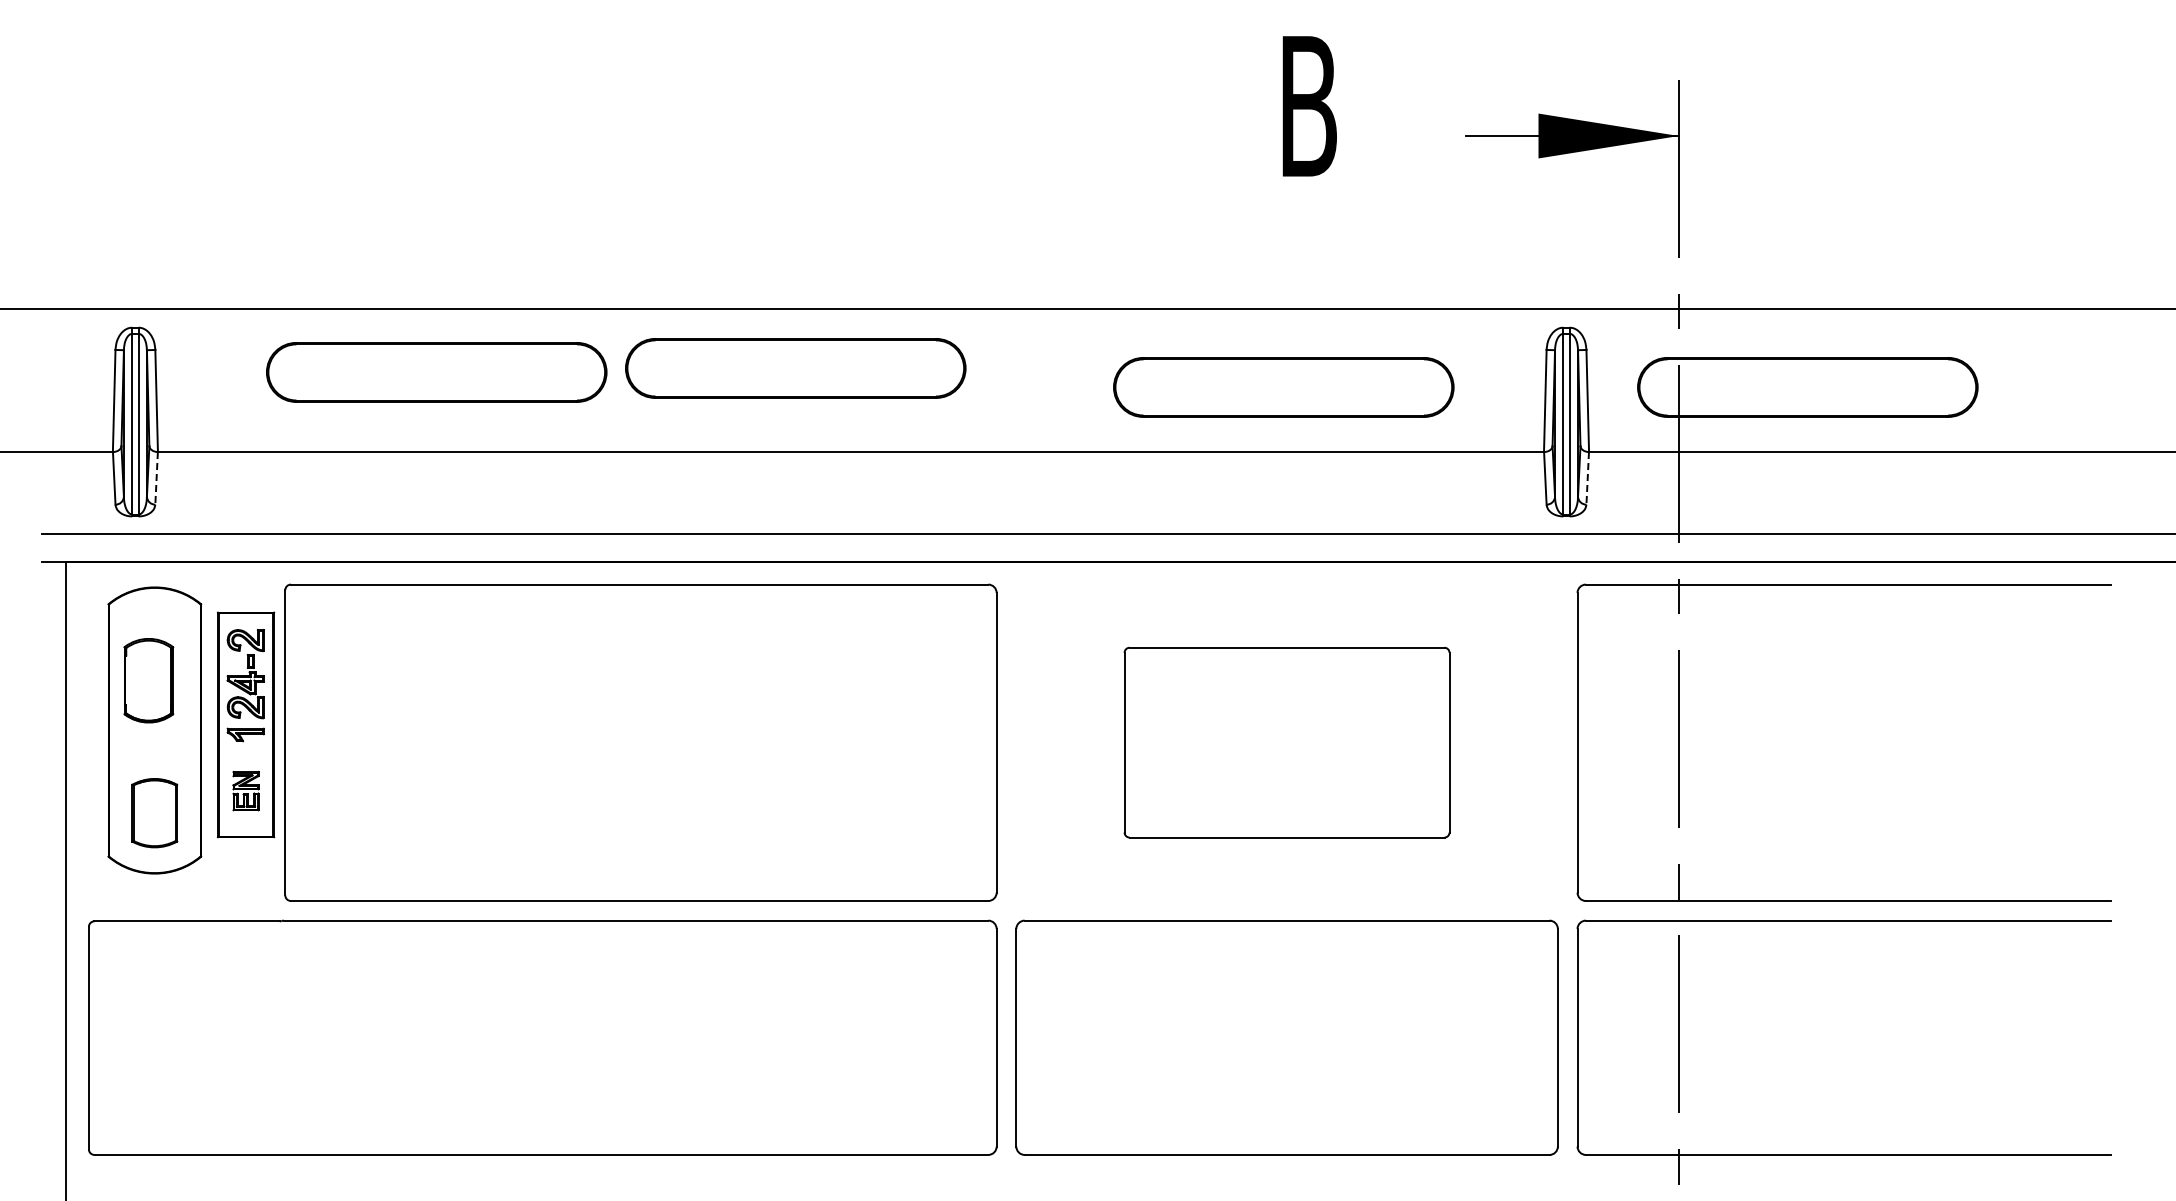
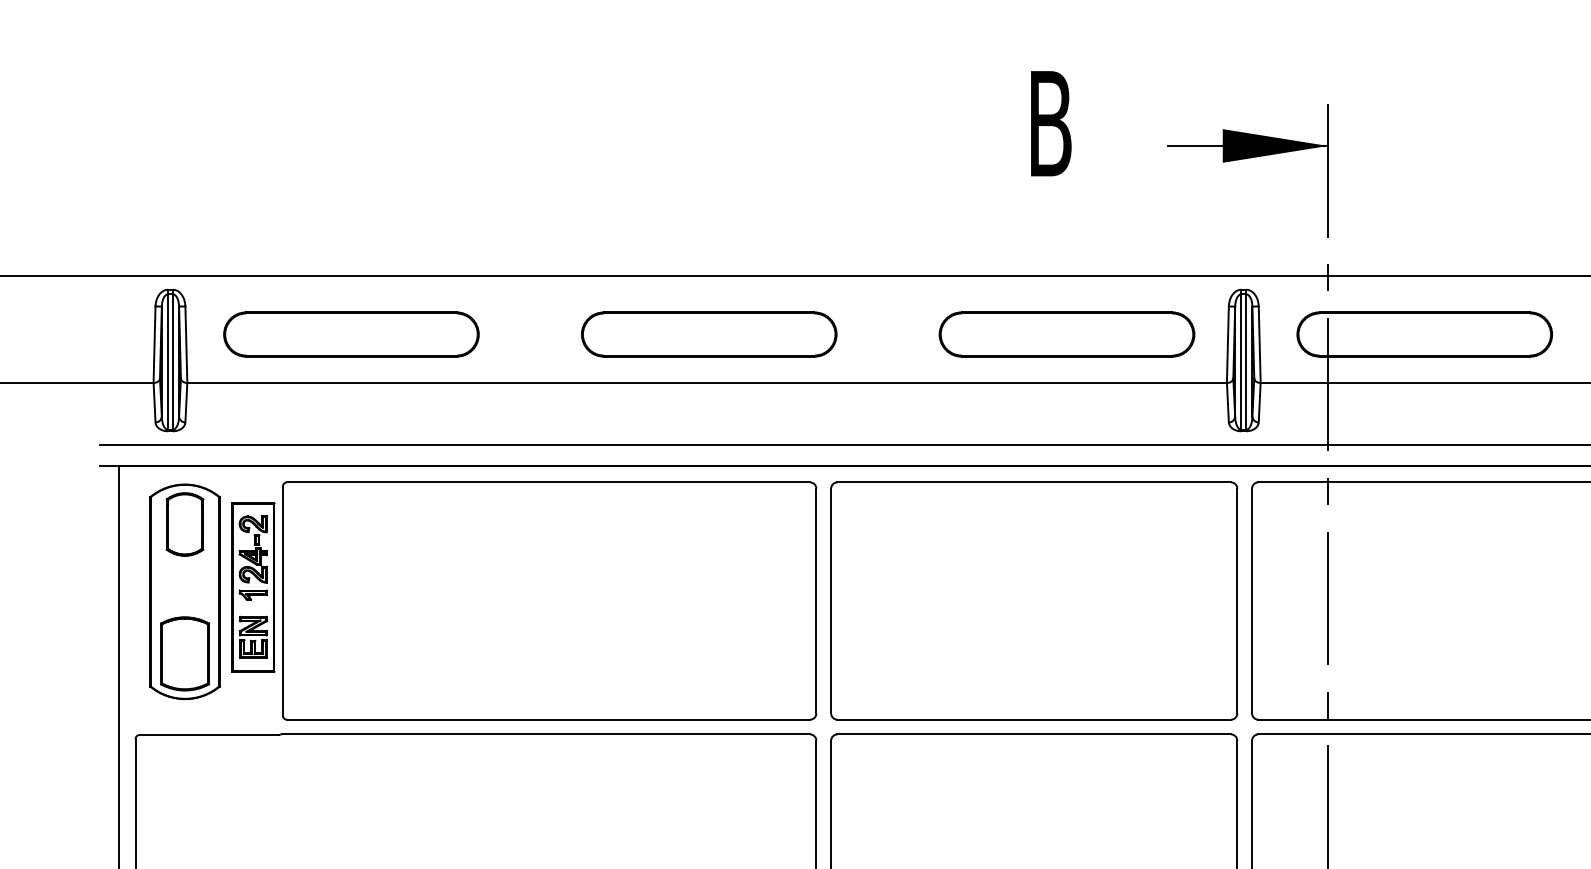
part: (795, 368) -> (709, 334), moved
part: (436, 372) -> (351, 334), moved
part: (1283, 387) -> (1066, 334), moved
line: (156, 478) -> (186, 402), dashed -> solid
line: (1587, 478) -> (1259, 402), dashed -> solid
part: (148, 680) -> (184, 524), moved
part: (1286, 742) -> (1033, 600), size x1.67
part: (245, 790) -> (253, 636), size x1.43
part: (154, 812) -> (184, 653), size x1.43

